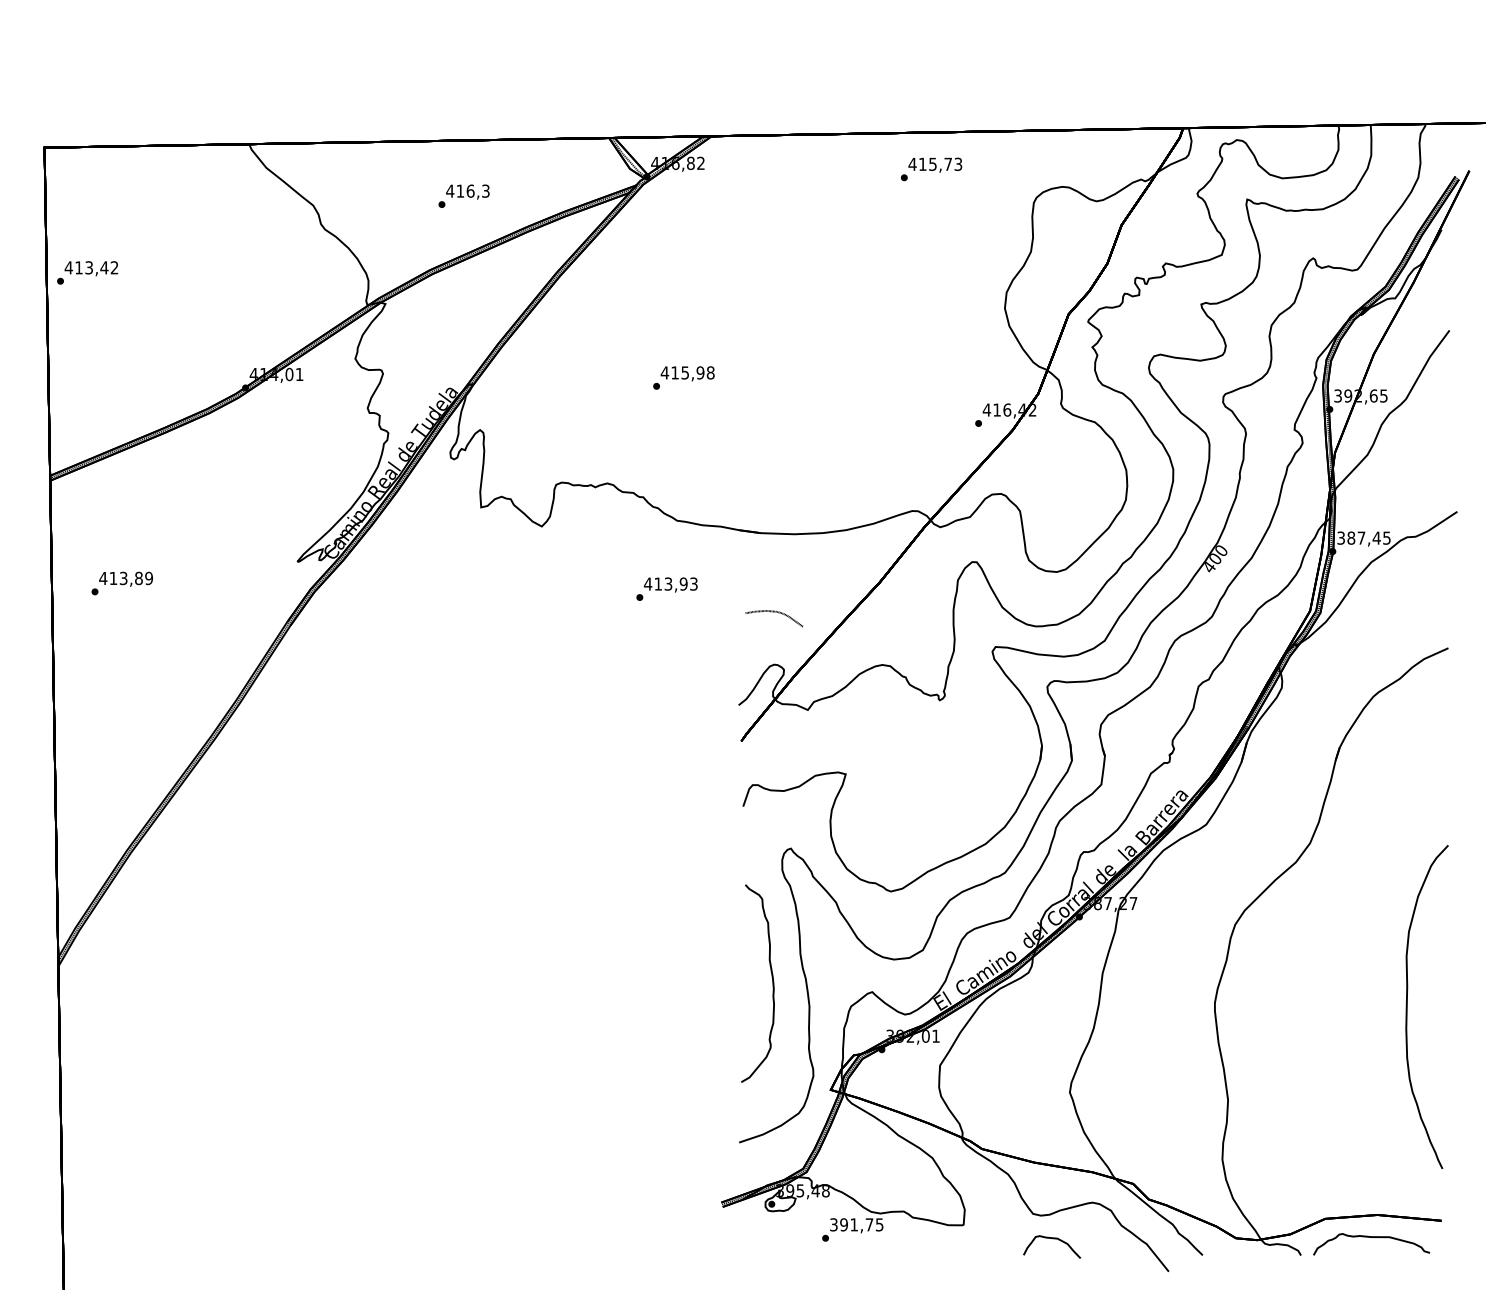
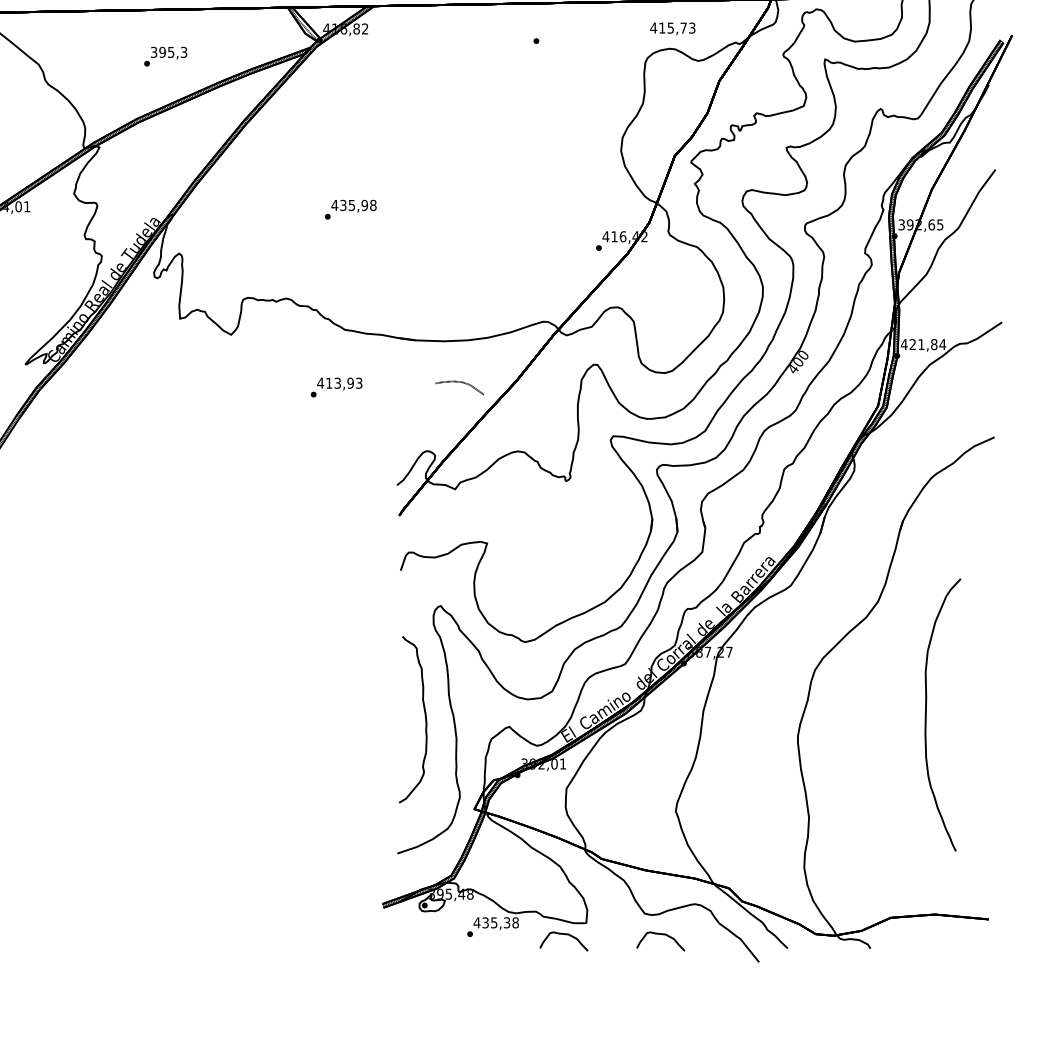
text: (935, 164) -> (672, 28), moved
text: (460, 190) -> (162, 51), 416,3 -> 395,3
text: (674, 372) -> (342, 205), 415,98 -> 435,98
text: (1364, 537) -> (923, 344), 387,45 -> 421,84
curve: (774, 612) -> (459, 382), moved
curve: (1407, 1007) -> (926, 715), moved
text: (856, 1224) -> (496, 922), 391,75 -> 435,38
curve: (1371, 1237) -> (929, 933), removed
curve: (937, 1239) -> (564, 935), added

